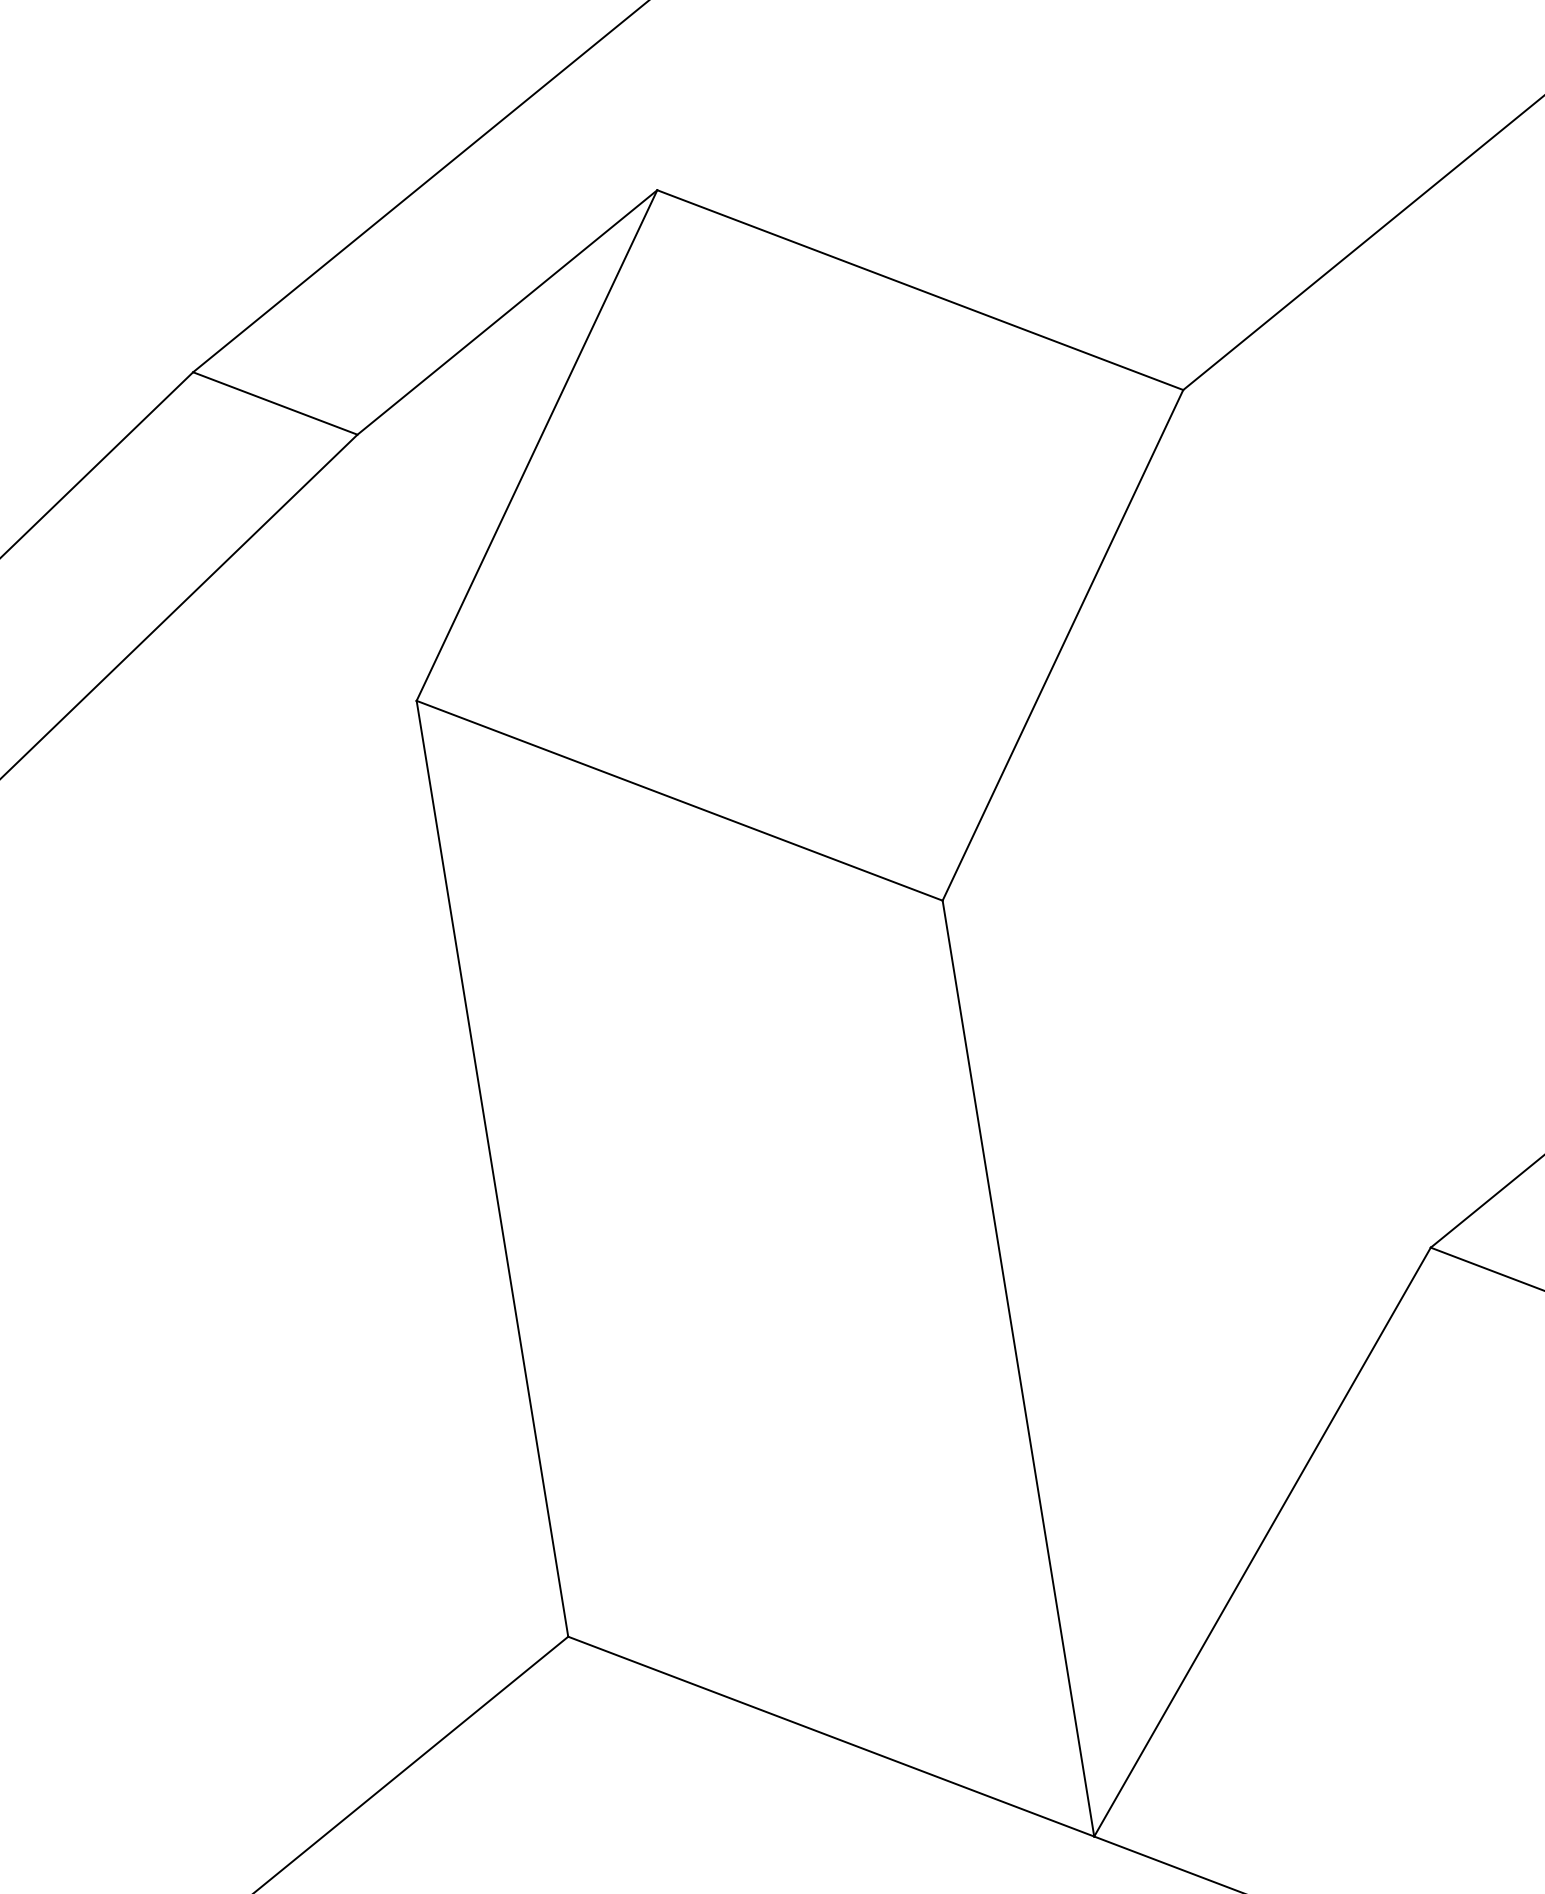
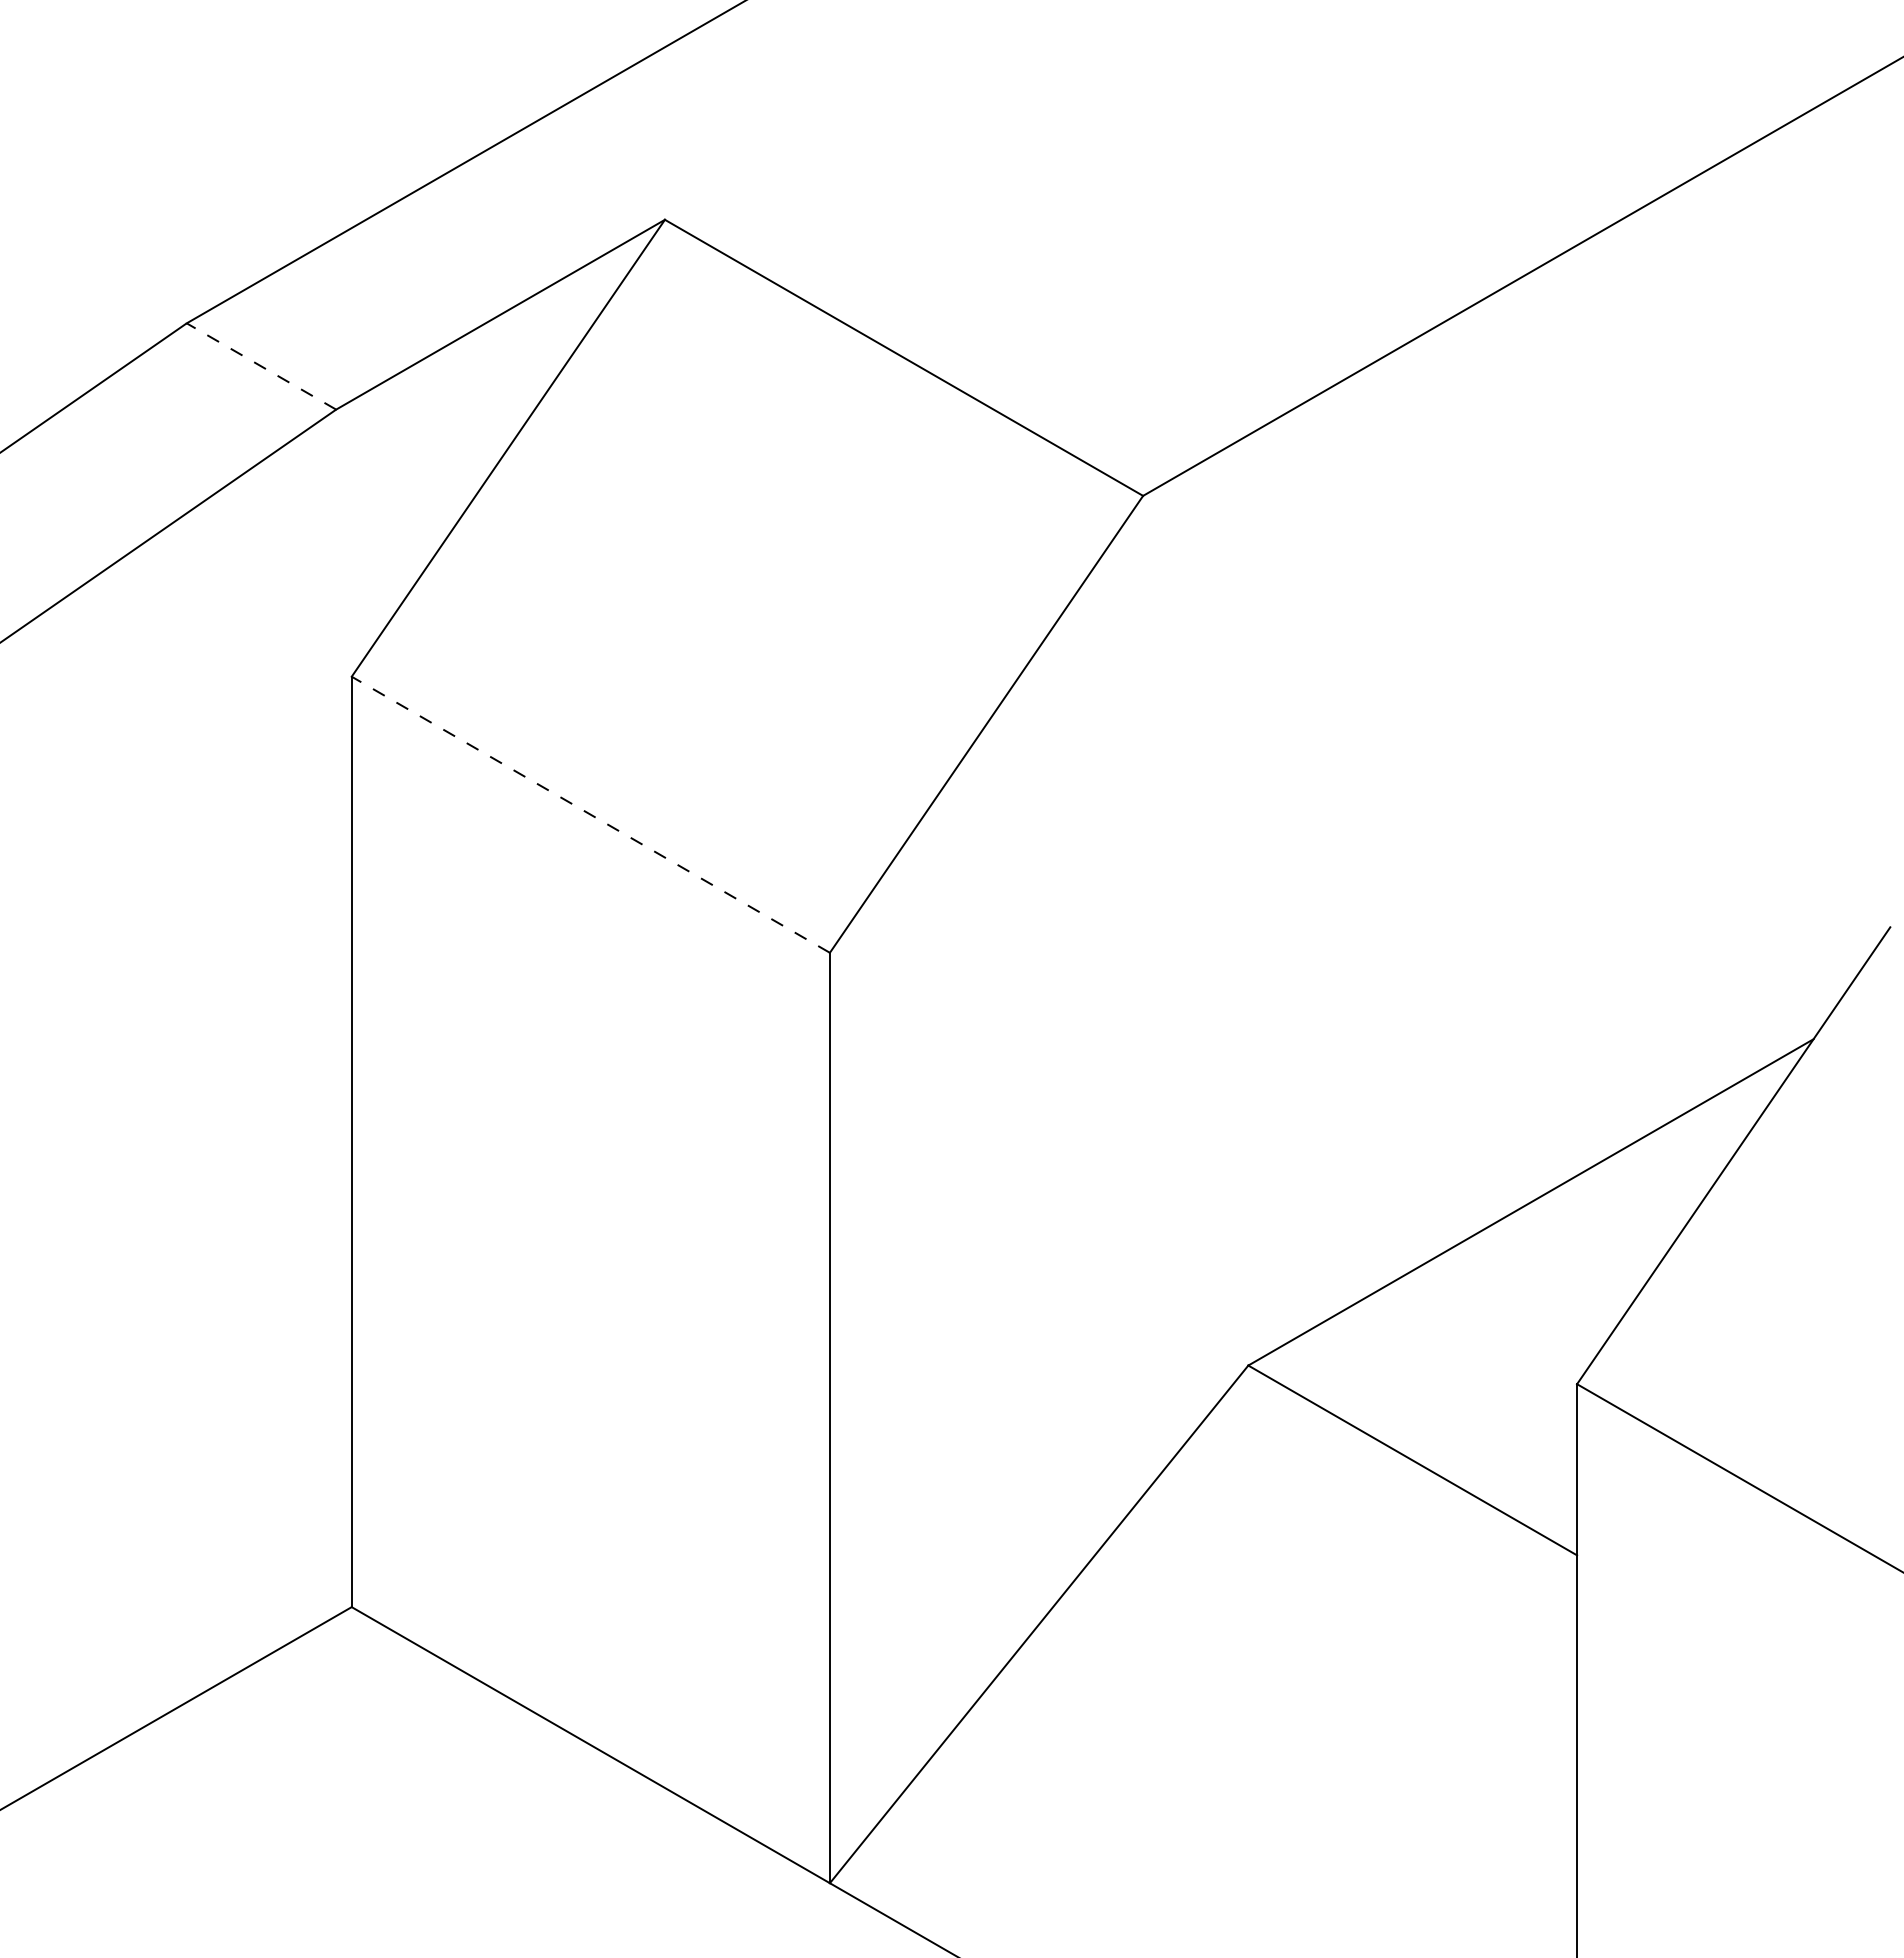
line: (275, 403) -> (261, 366), solid -> dashed
line: (679, 800) -> (590, 814), solid -> dashed

